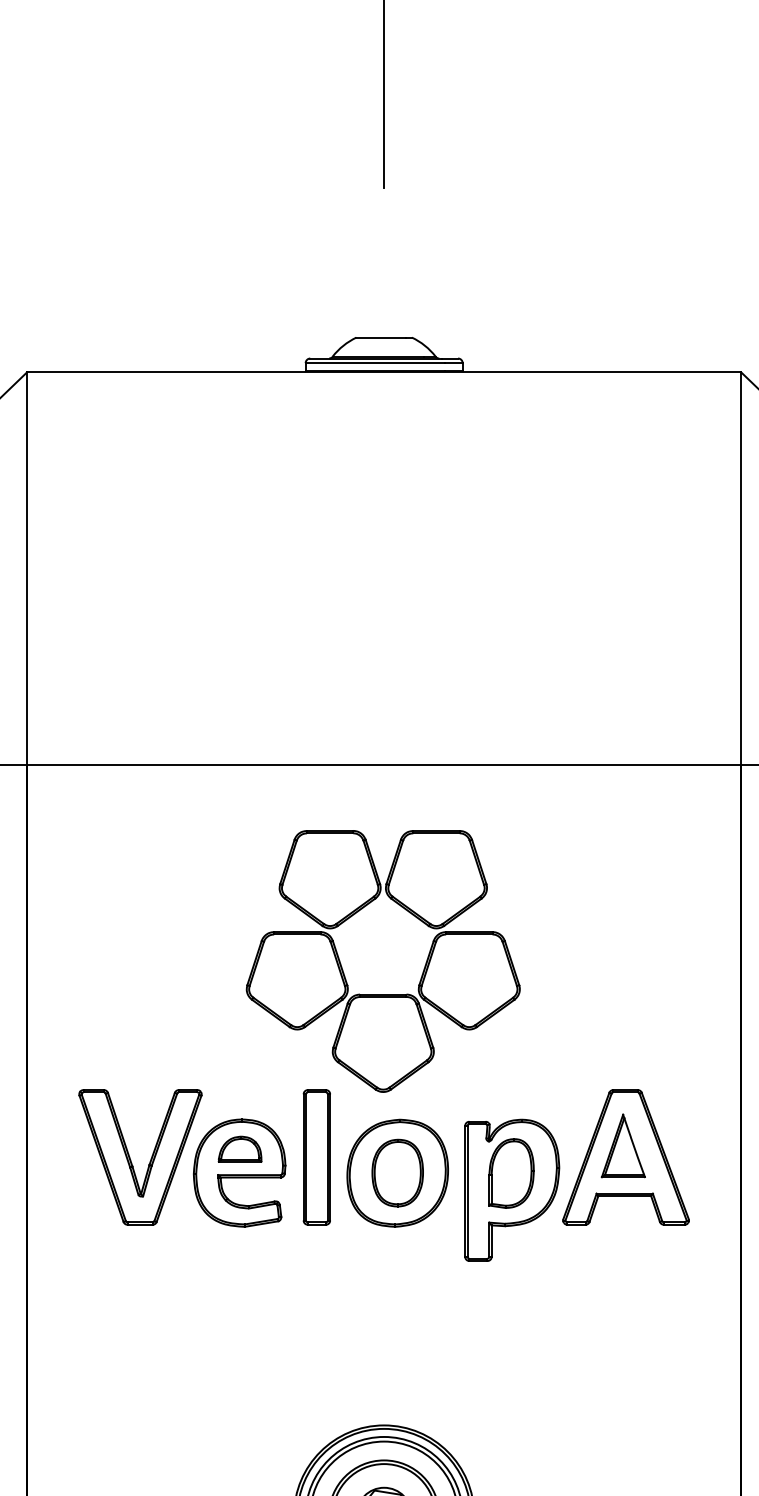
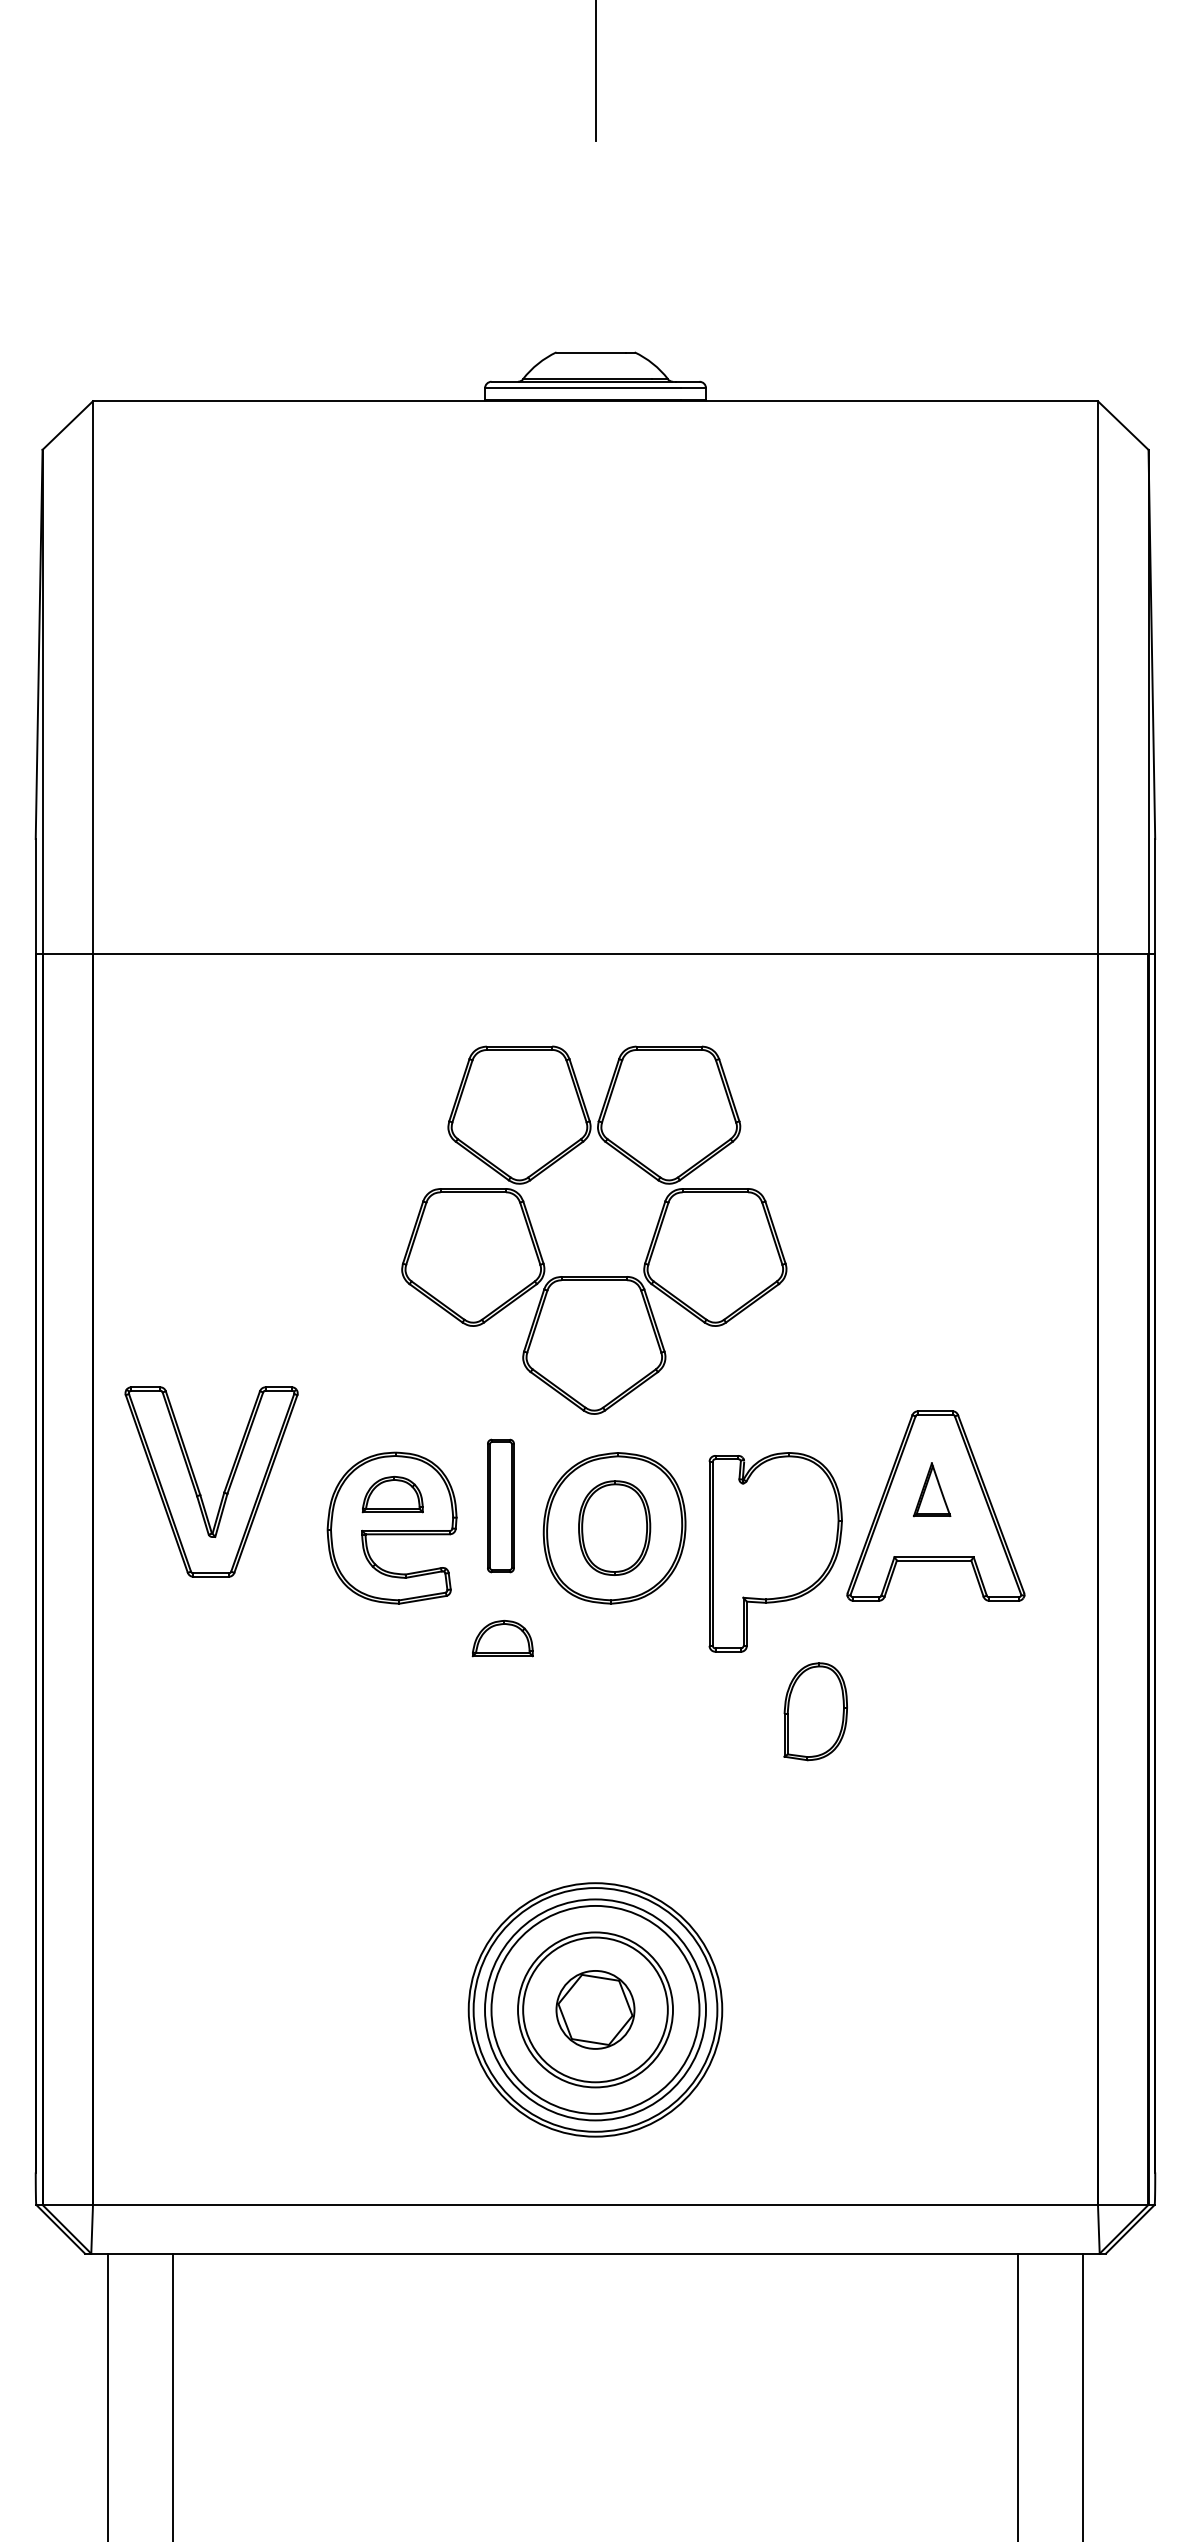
part: (622, 1145) -> (931, 1489), size x0.6
part: (316, 1157) -> (500, 1505), size x0.7
part: (131, 1159) -> (198, 1485), moved
part: (511, 1173) -> (815, 1711), moved
part: (318, 1251) -> (502, 1638), added

